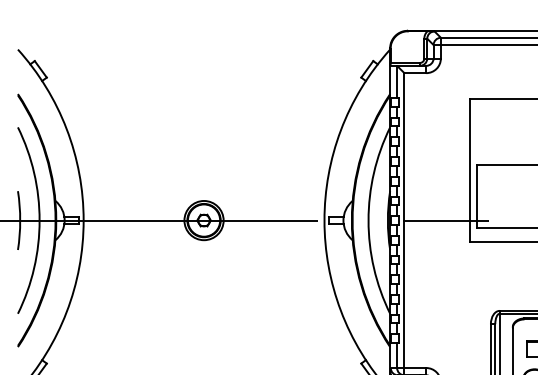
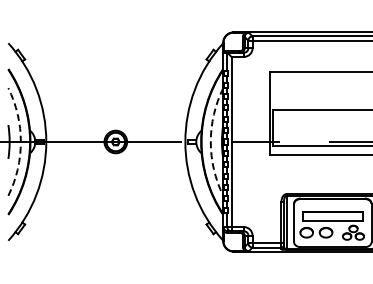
arc: (38, 219) -> (20, 141), solid -> dashed
arc: (368, 219) -> (210, 141), solid -> dashed

